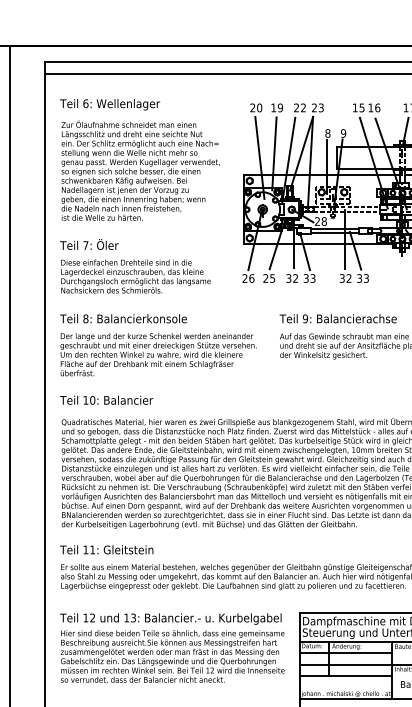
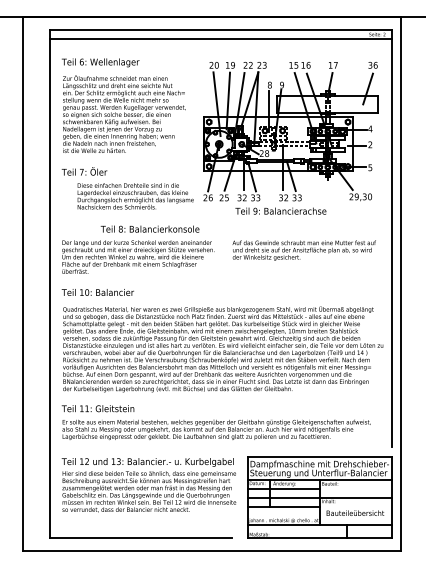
text: (135, 276) -> (135, 196), moved
text: (122, 317) -> (149, 228), moved
text: (337, 317) -> (280, 210), moved

